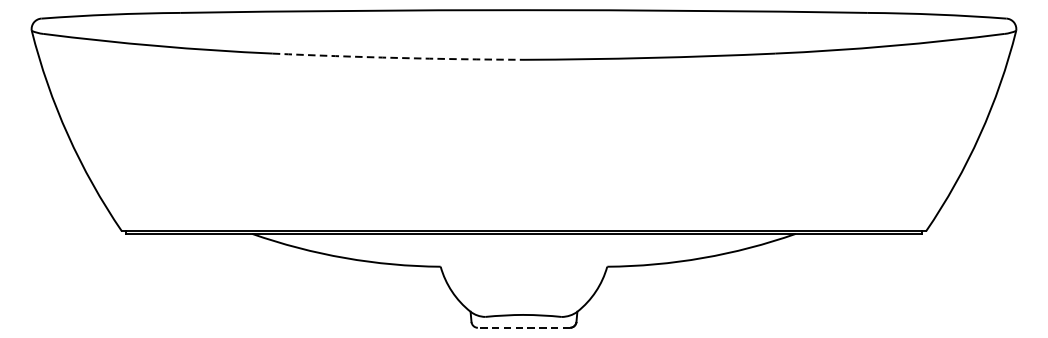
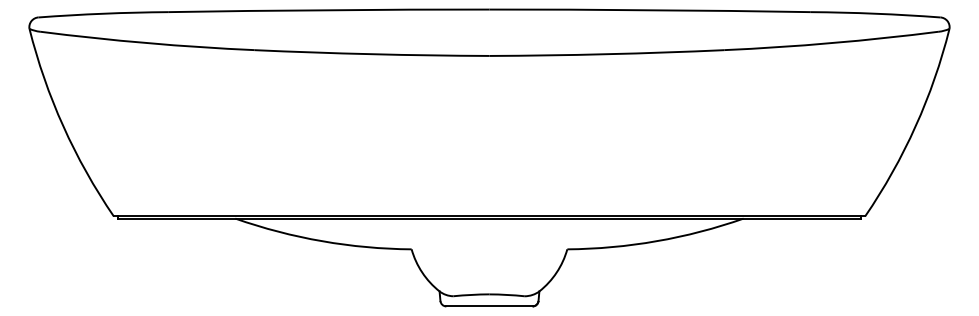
arc: (398, 58) -> (372, 54), dashed -> solid
line: (522, 327) -> (488, 306), dashed -> solid

